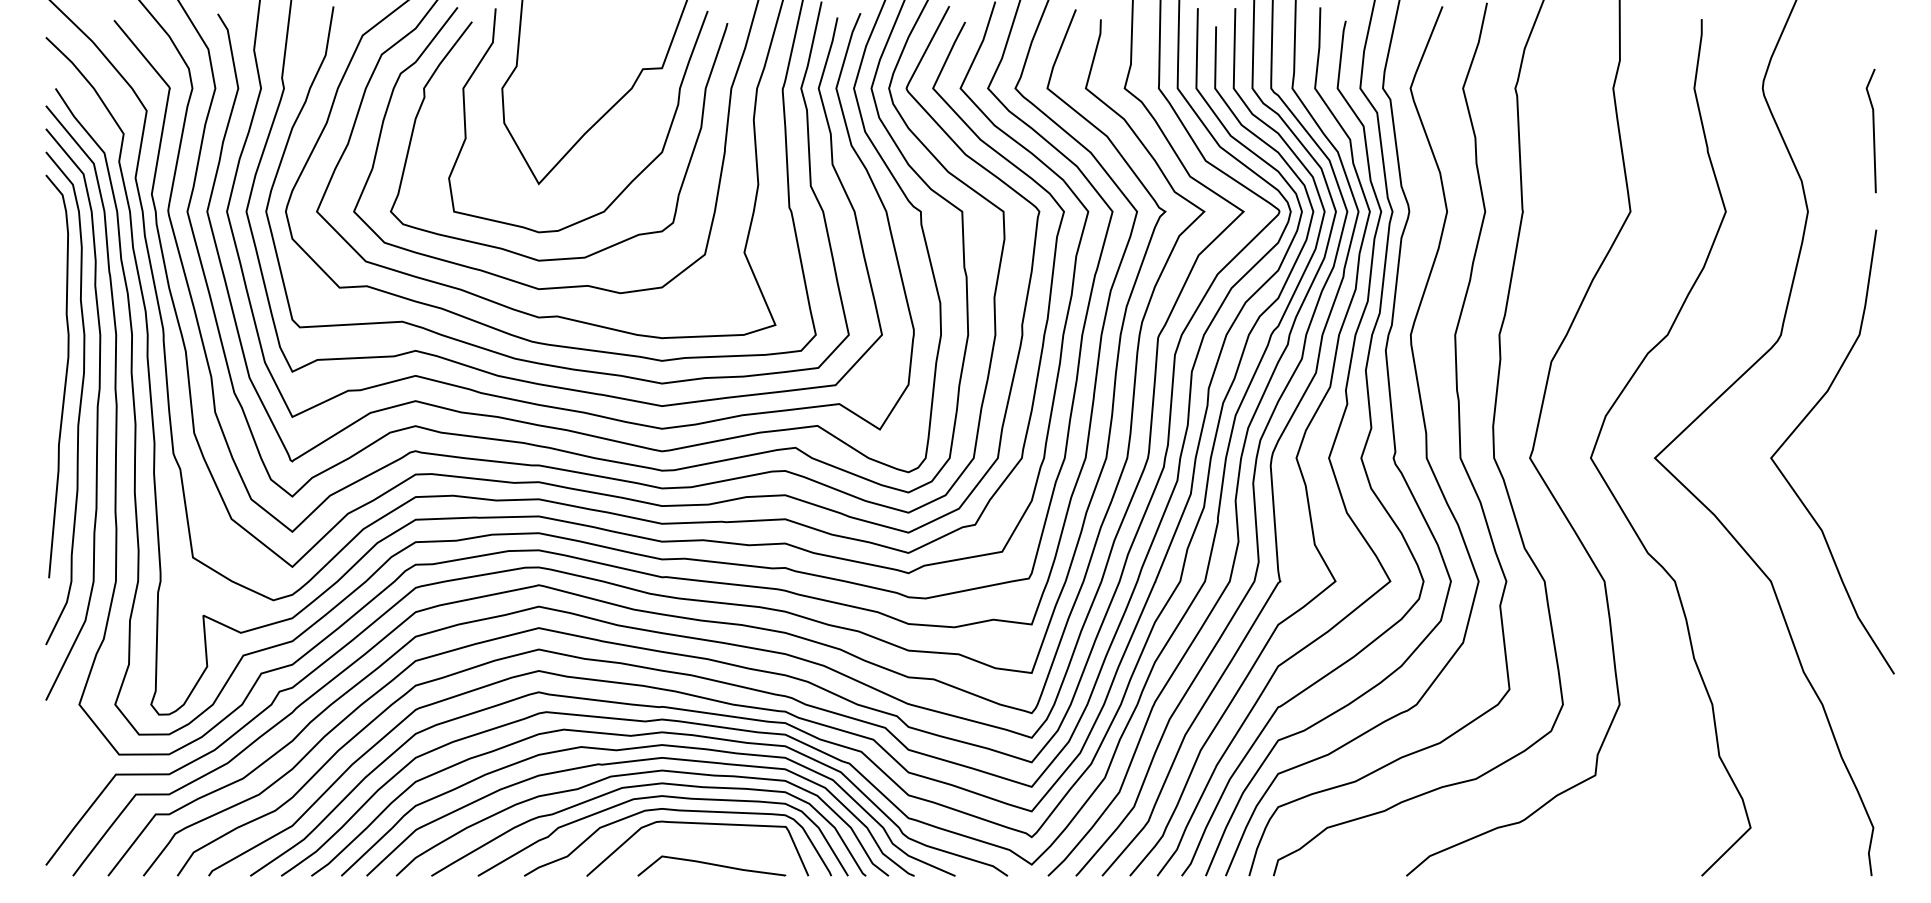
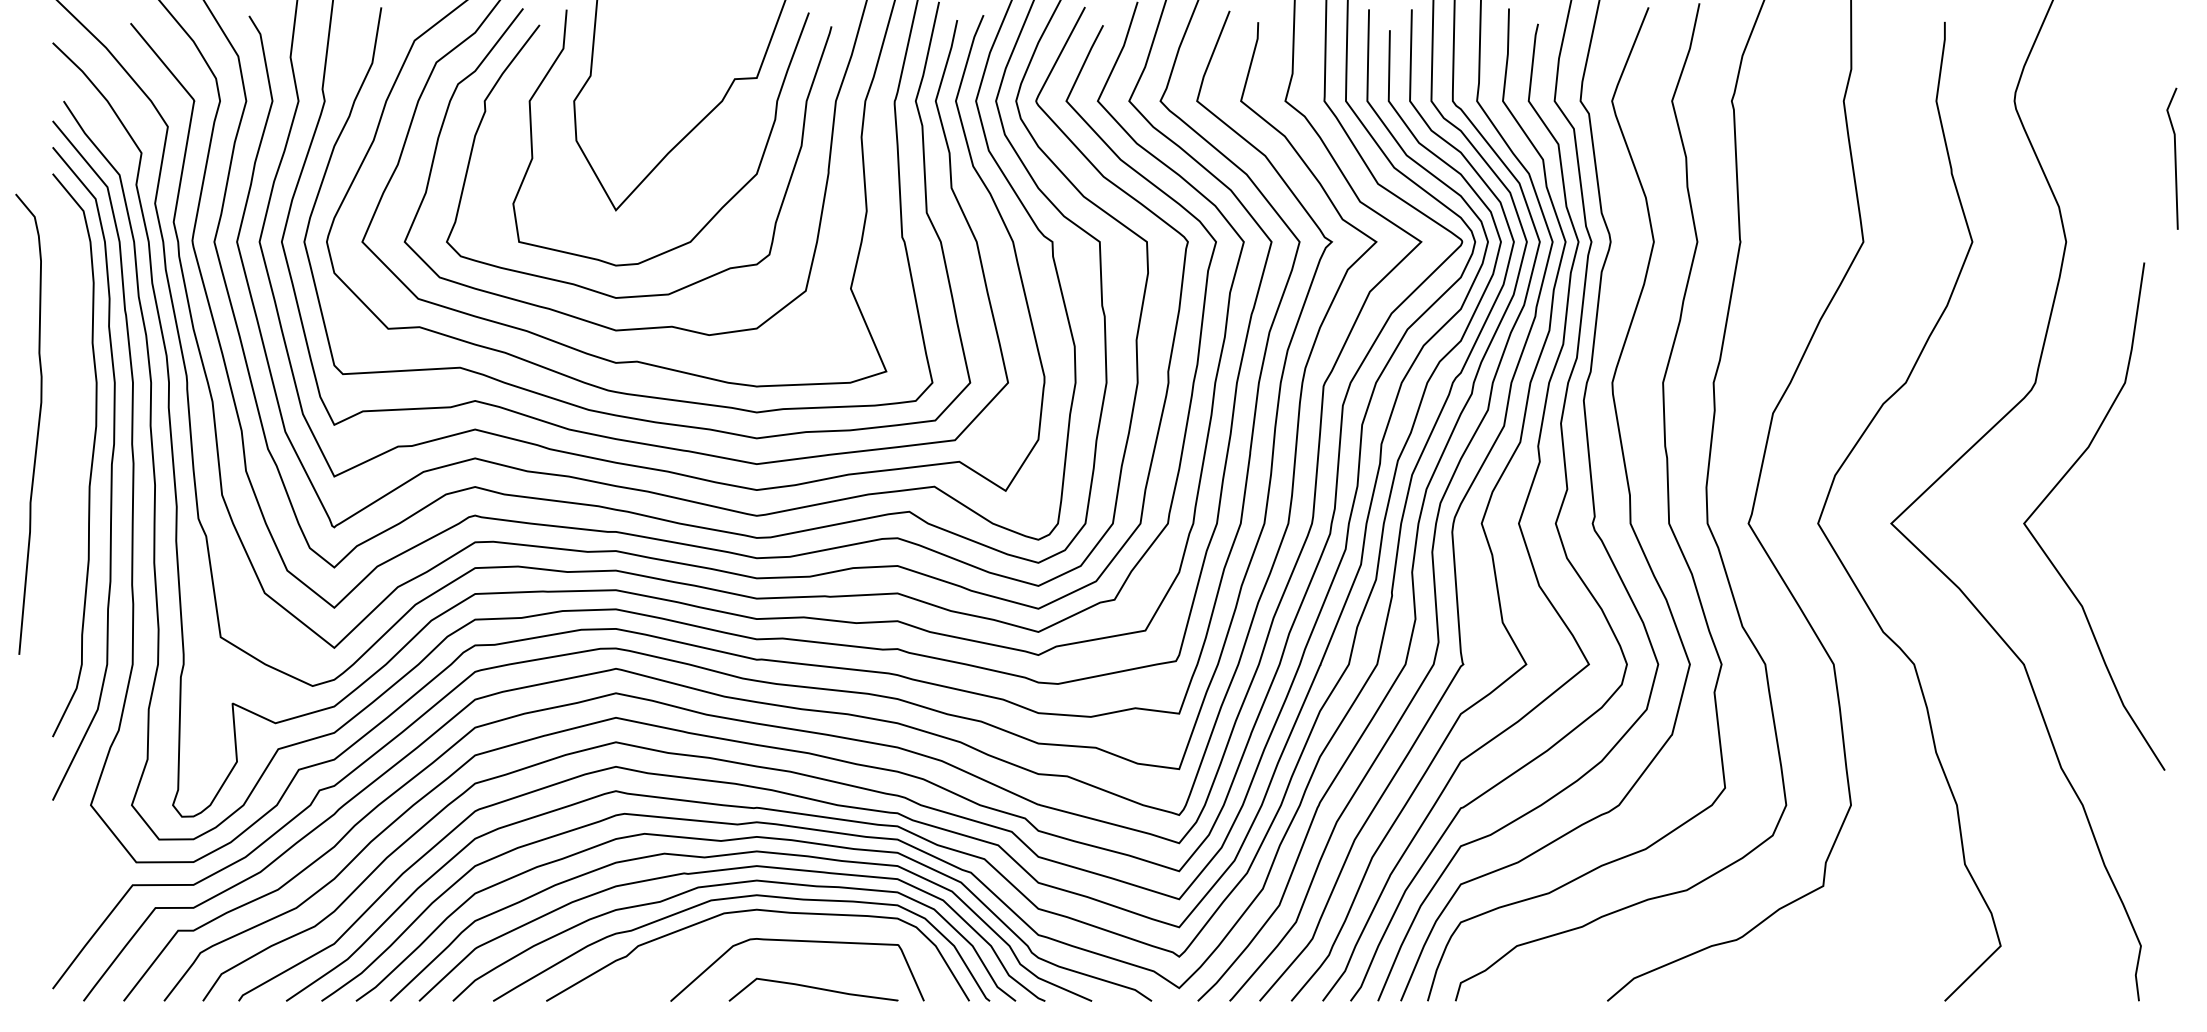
line: (1872, 130) -> (2174, 158), moved
curve: (65, 378) -> (37, 426), moved
curve: (679, 811) -> (776, 927), removed

